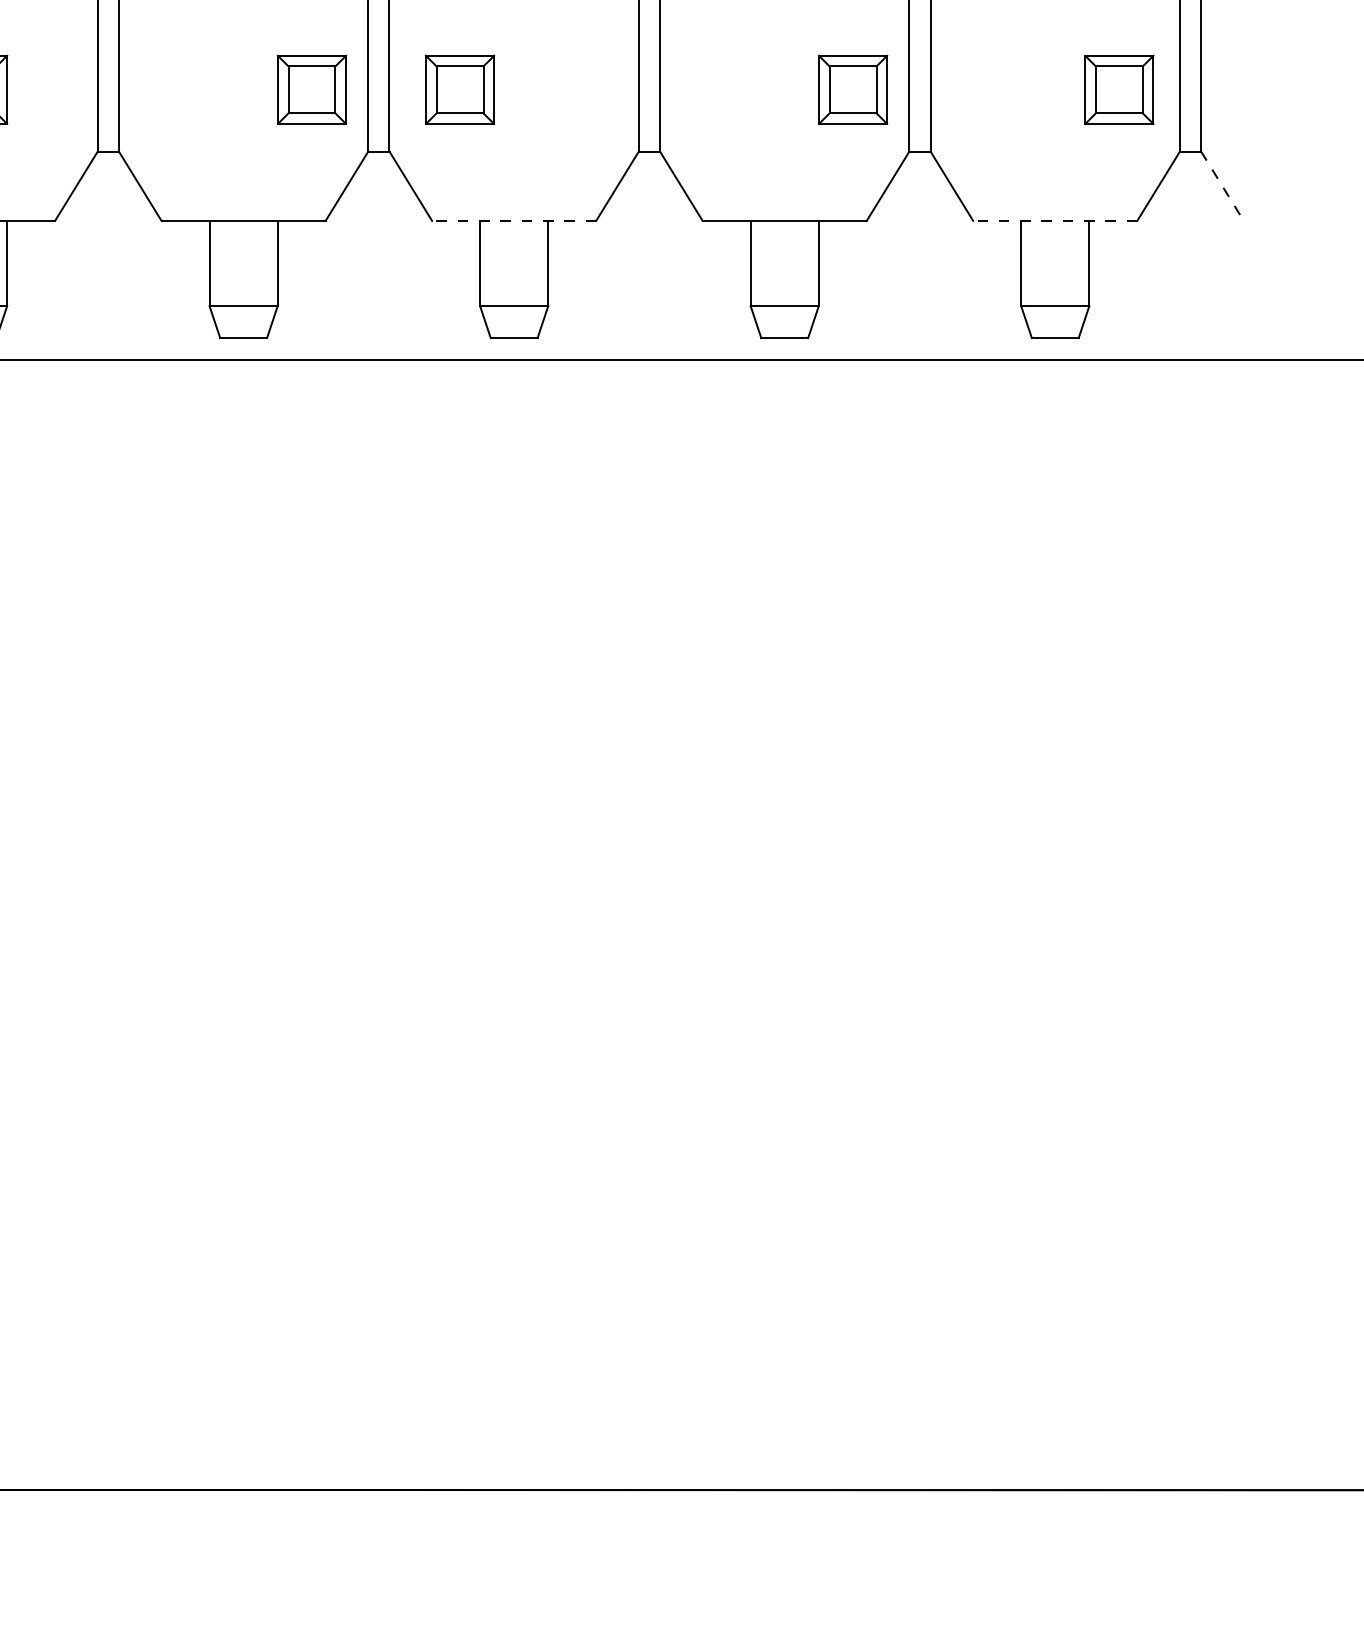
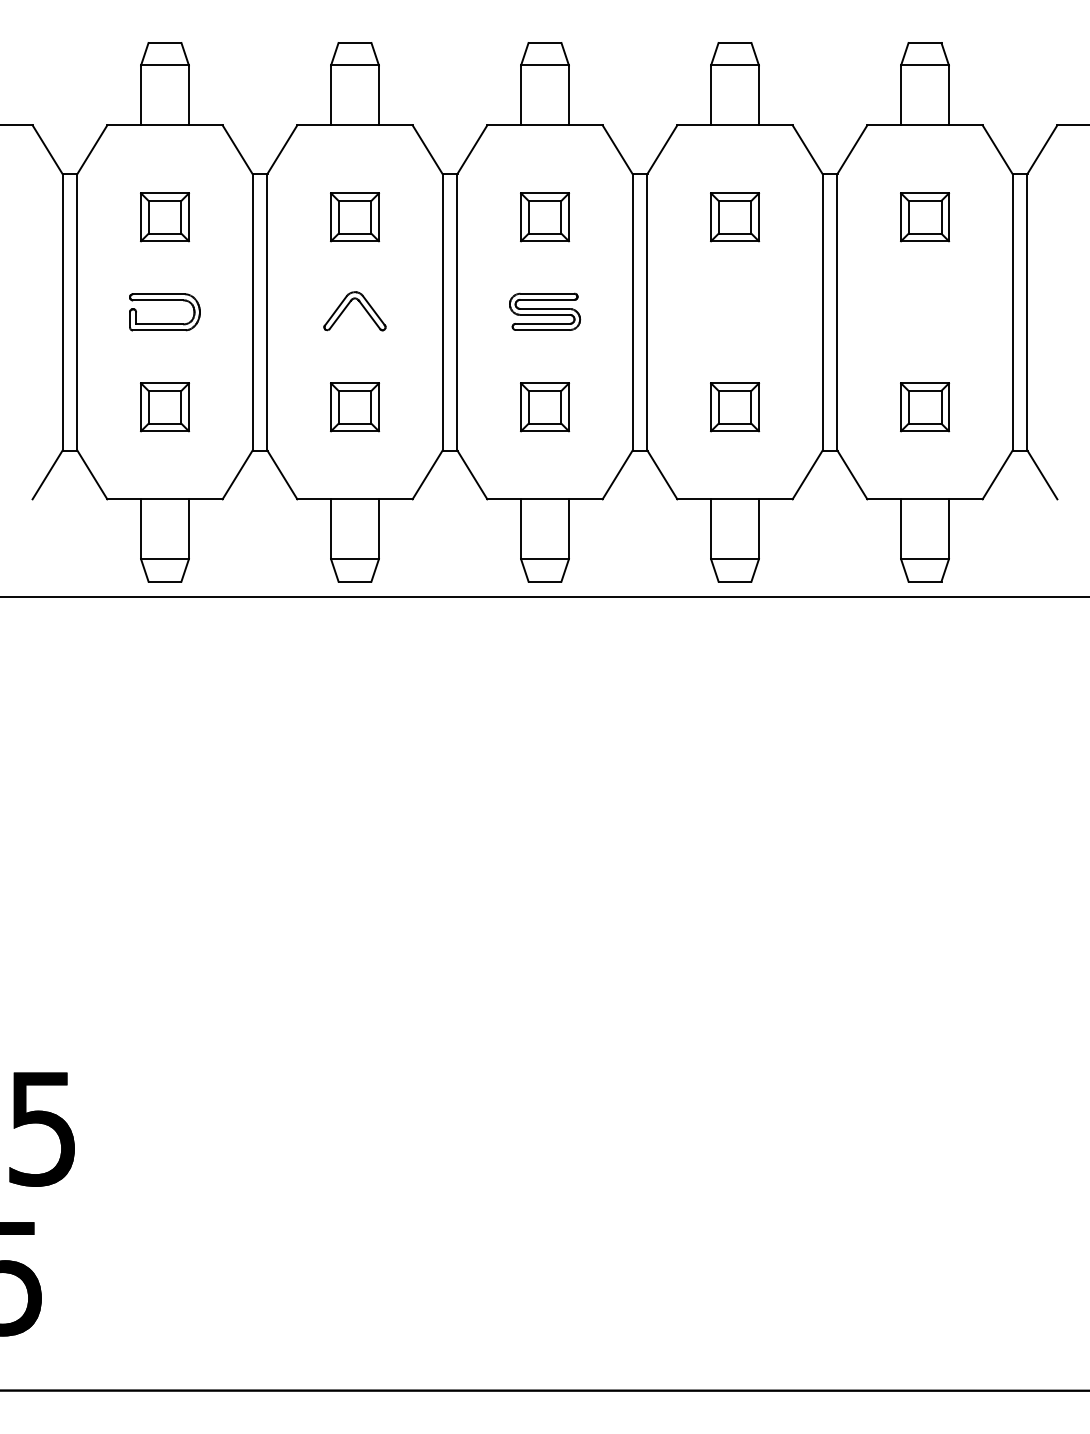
part: (311, 90) -> (354, 407), moved
part: (459, 90) -> (544, 407), moved
part: (852, 90) -> (734, 407), moved
part: (1118, 90) -> (924, 407), moved
line: (1222, 185) -> (1042, 474), dashed -> solid
line: (514, 221) -> (545, 499), dashed -> solid
line: (1055, 221) -> (925, 499), dashed -> solid

